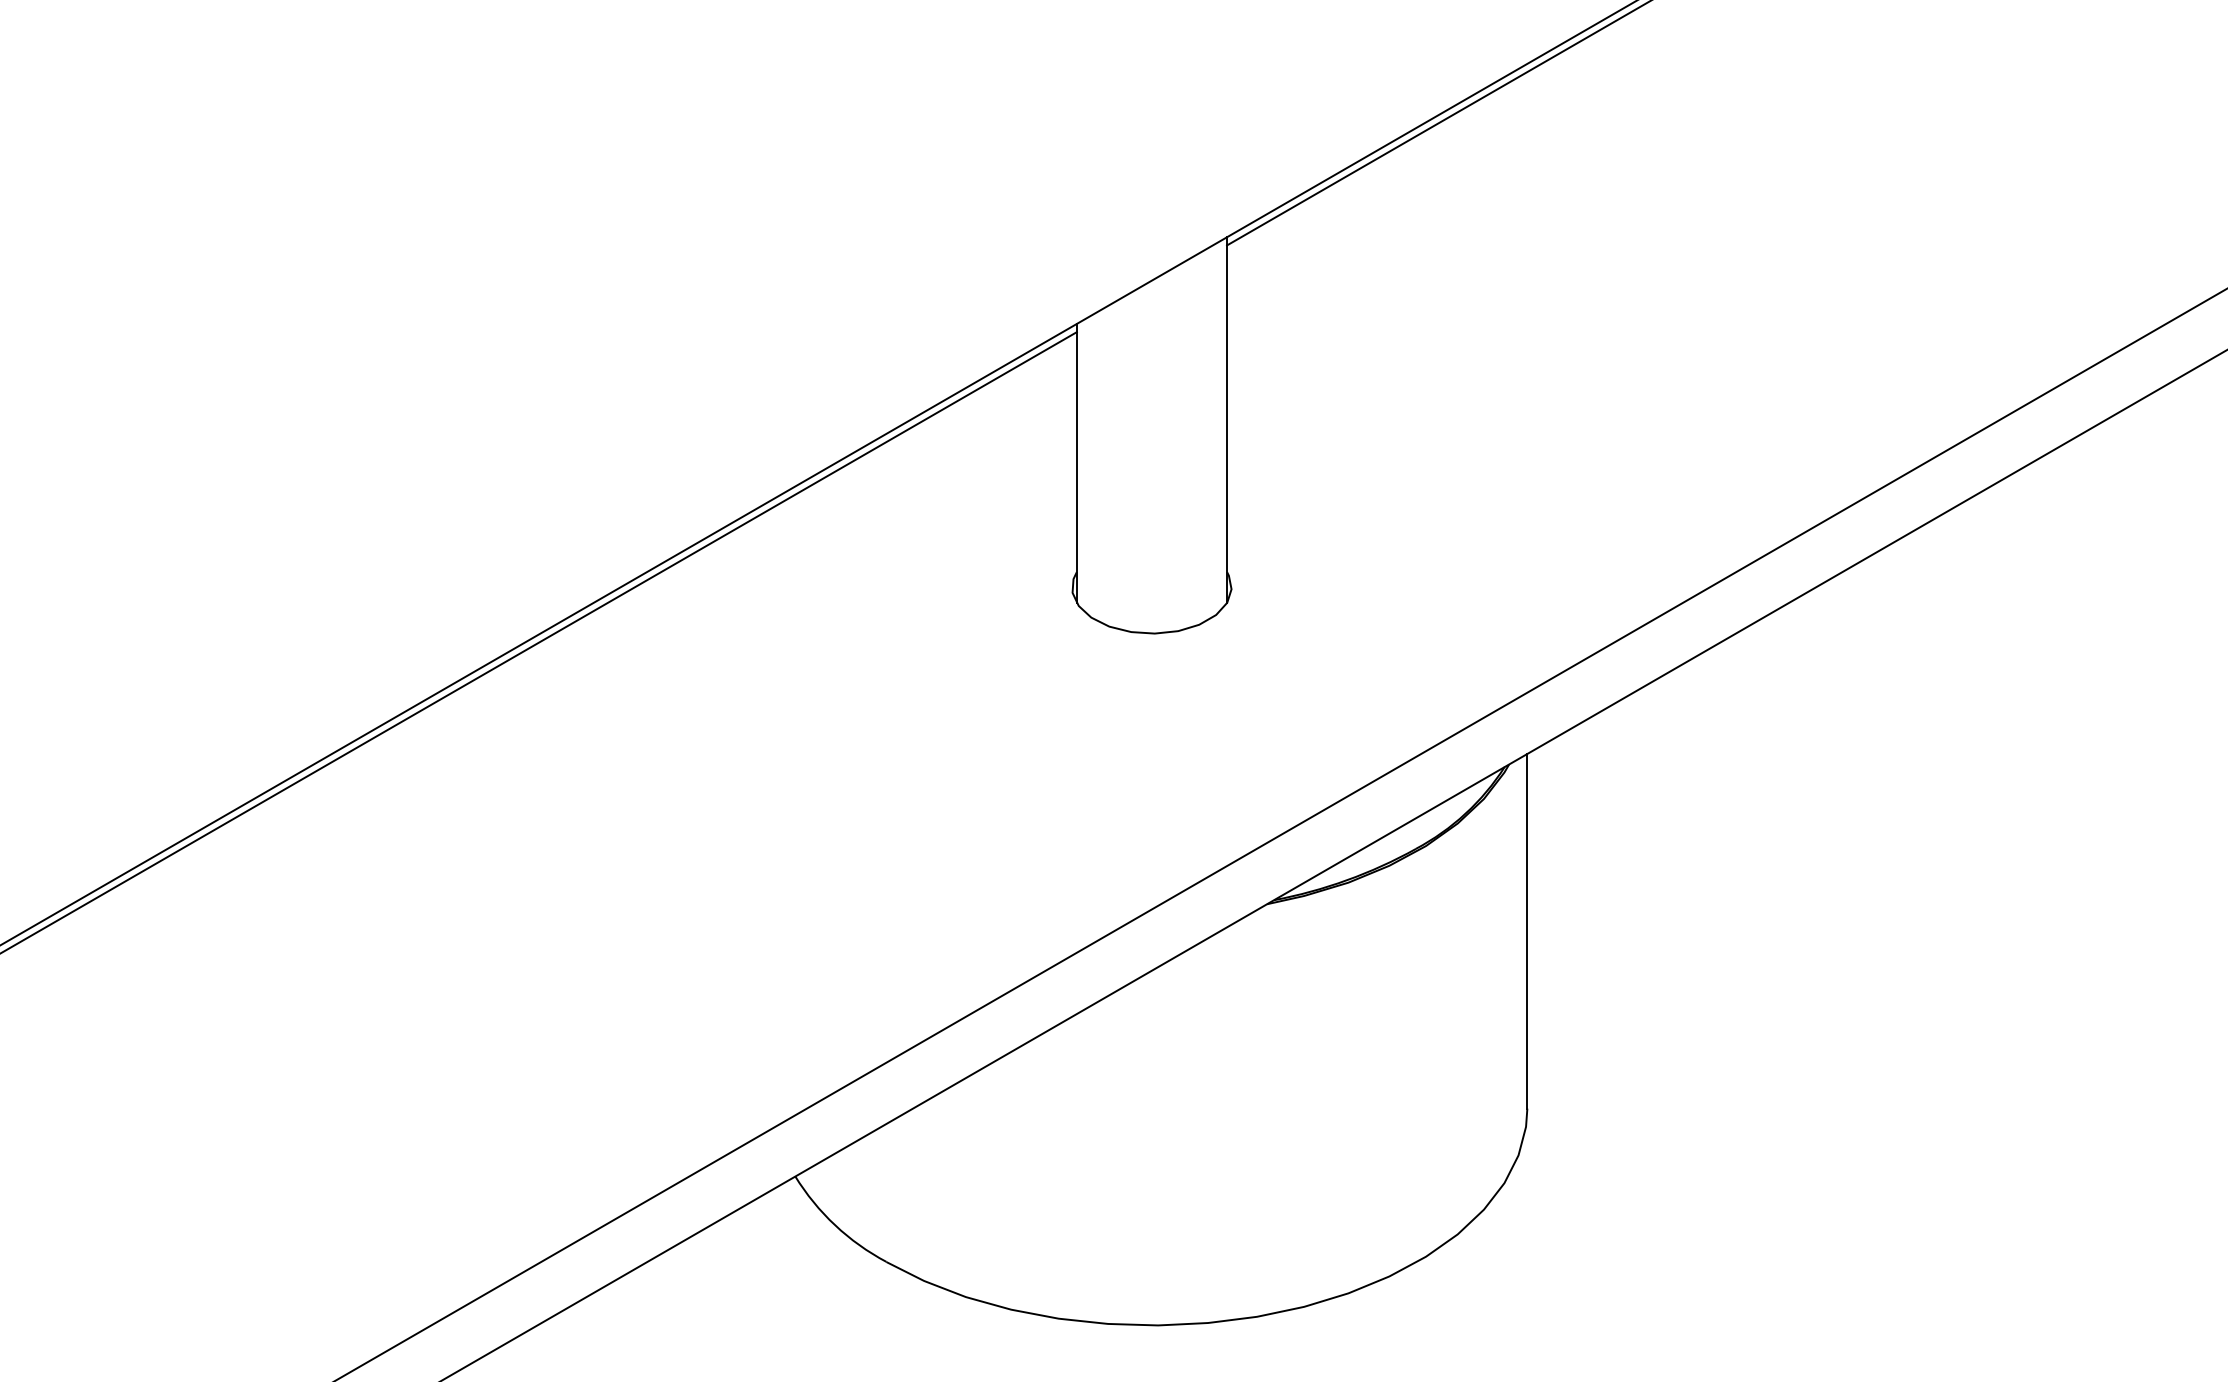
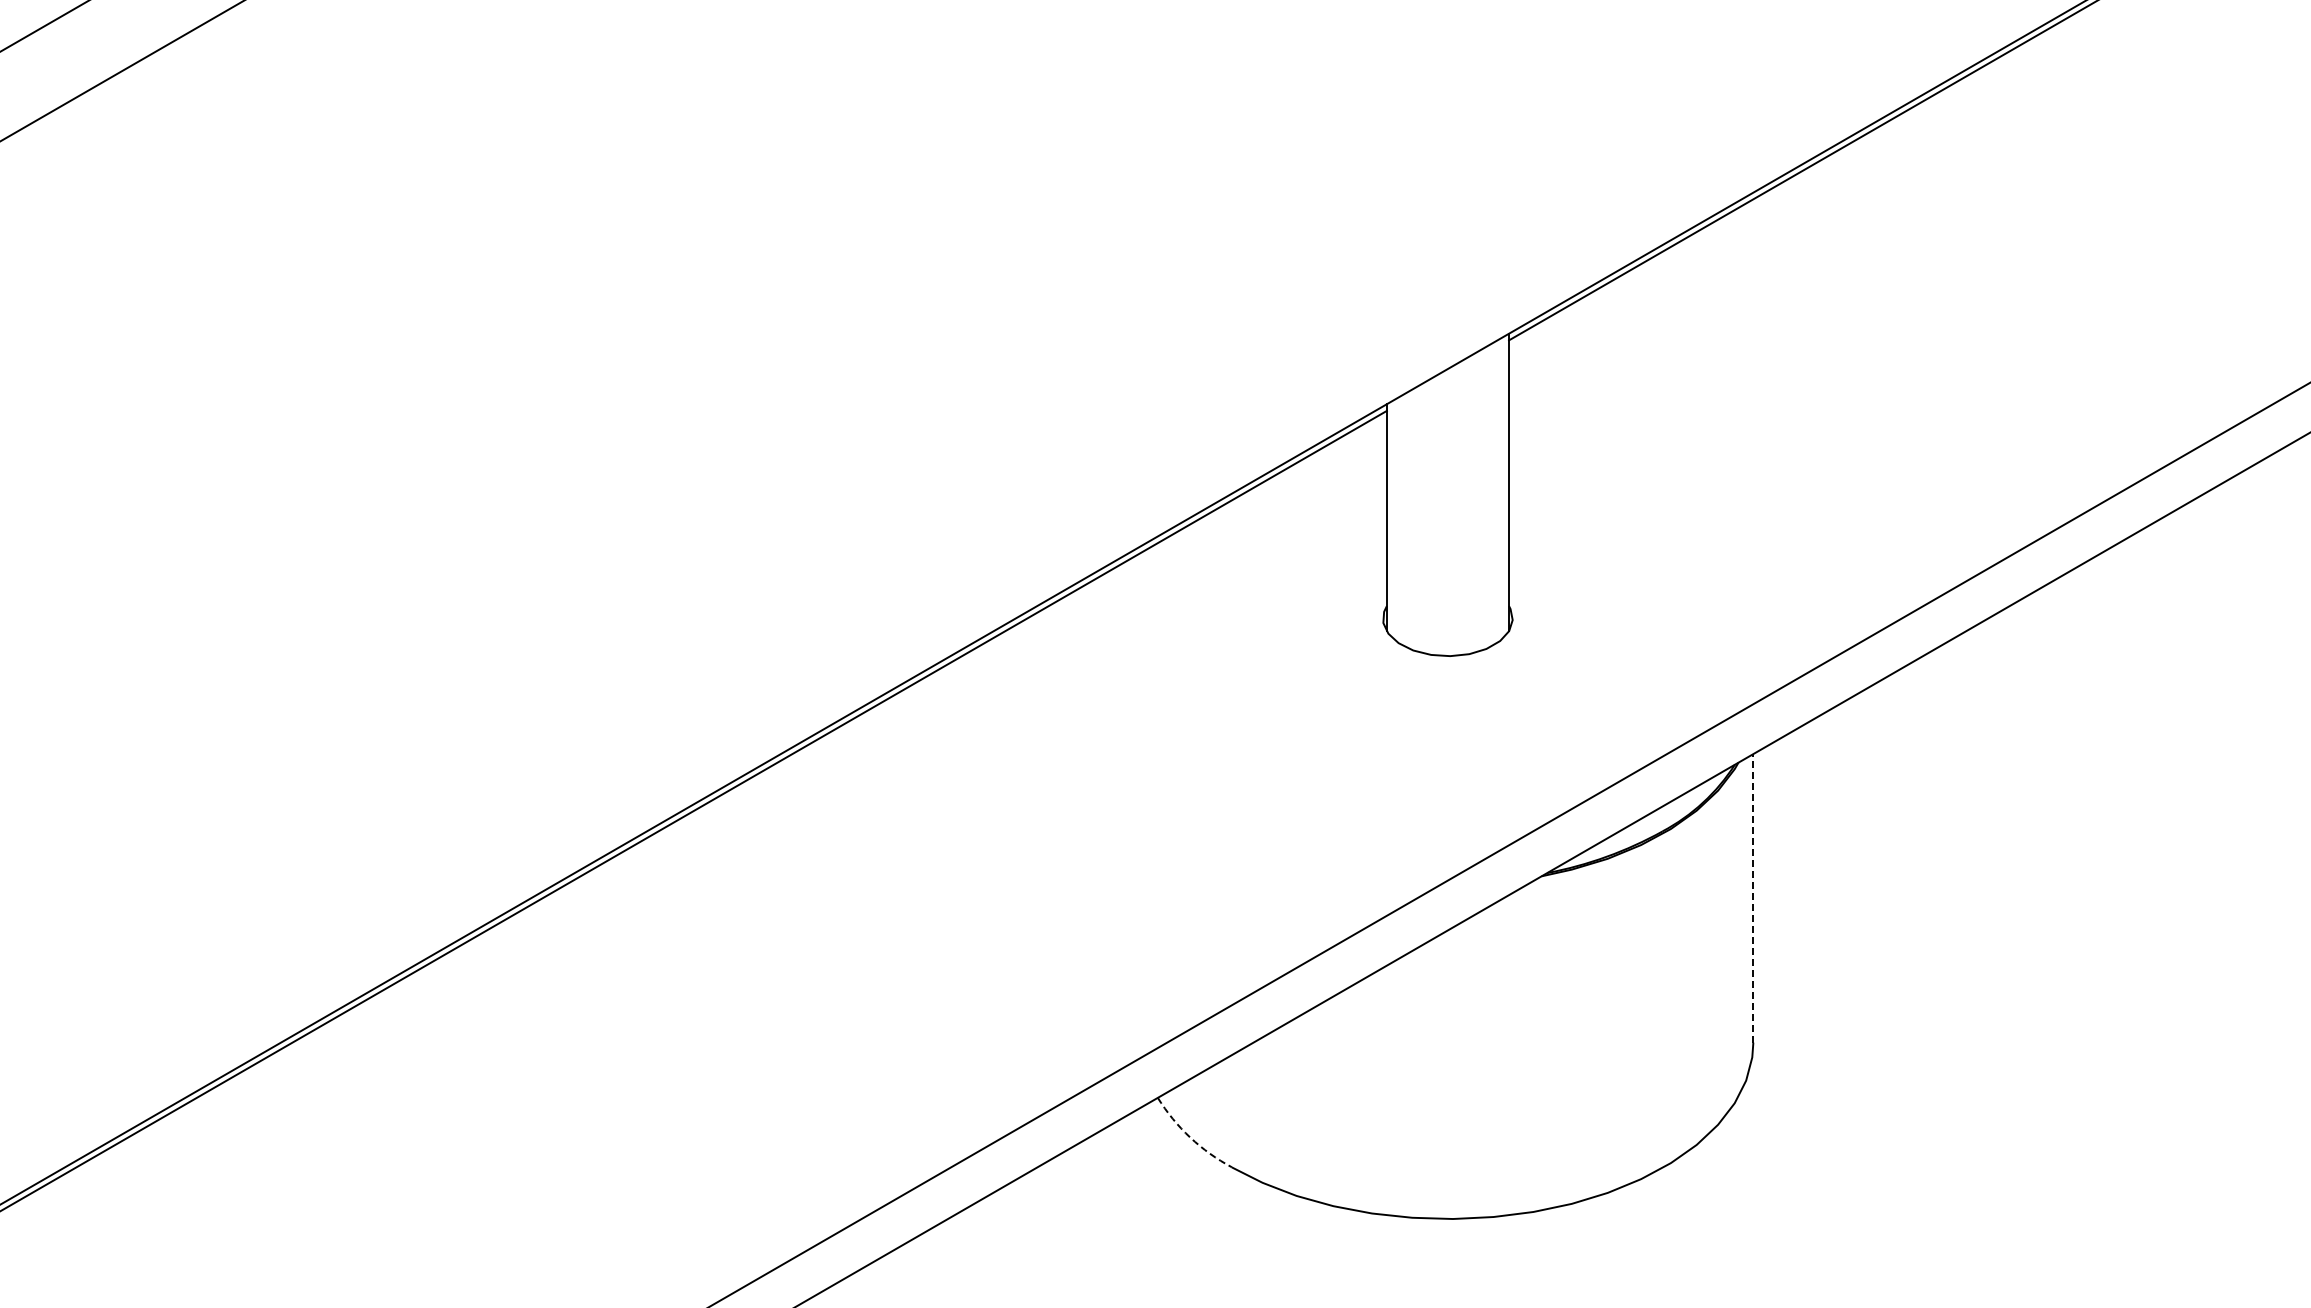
line: (1527, 930) -> (1753, 897), solid -> dashed
arc: (835, 1225) -> (1190, 1137), solid -> dashed

